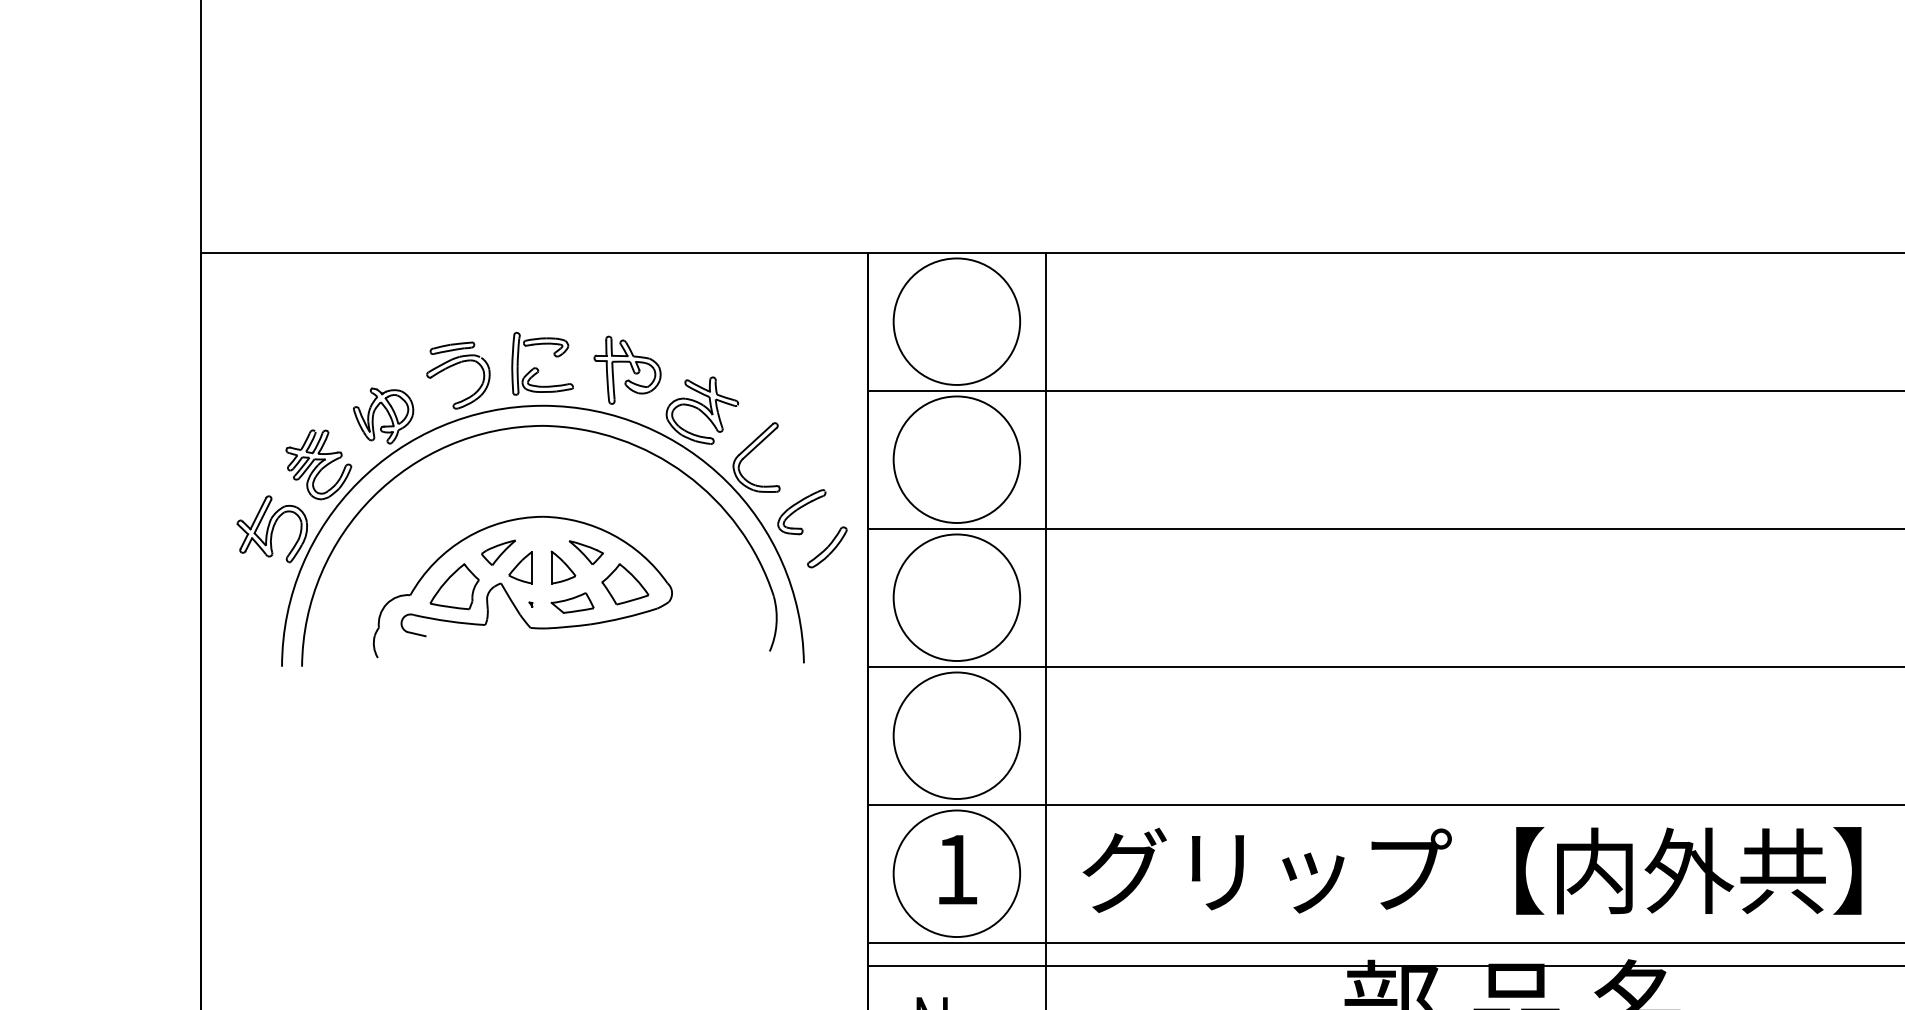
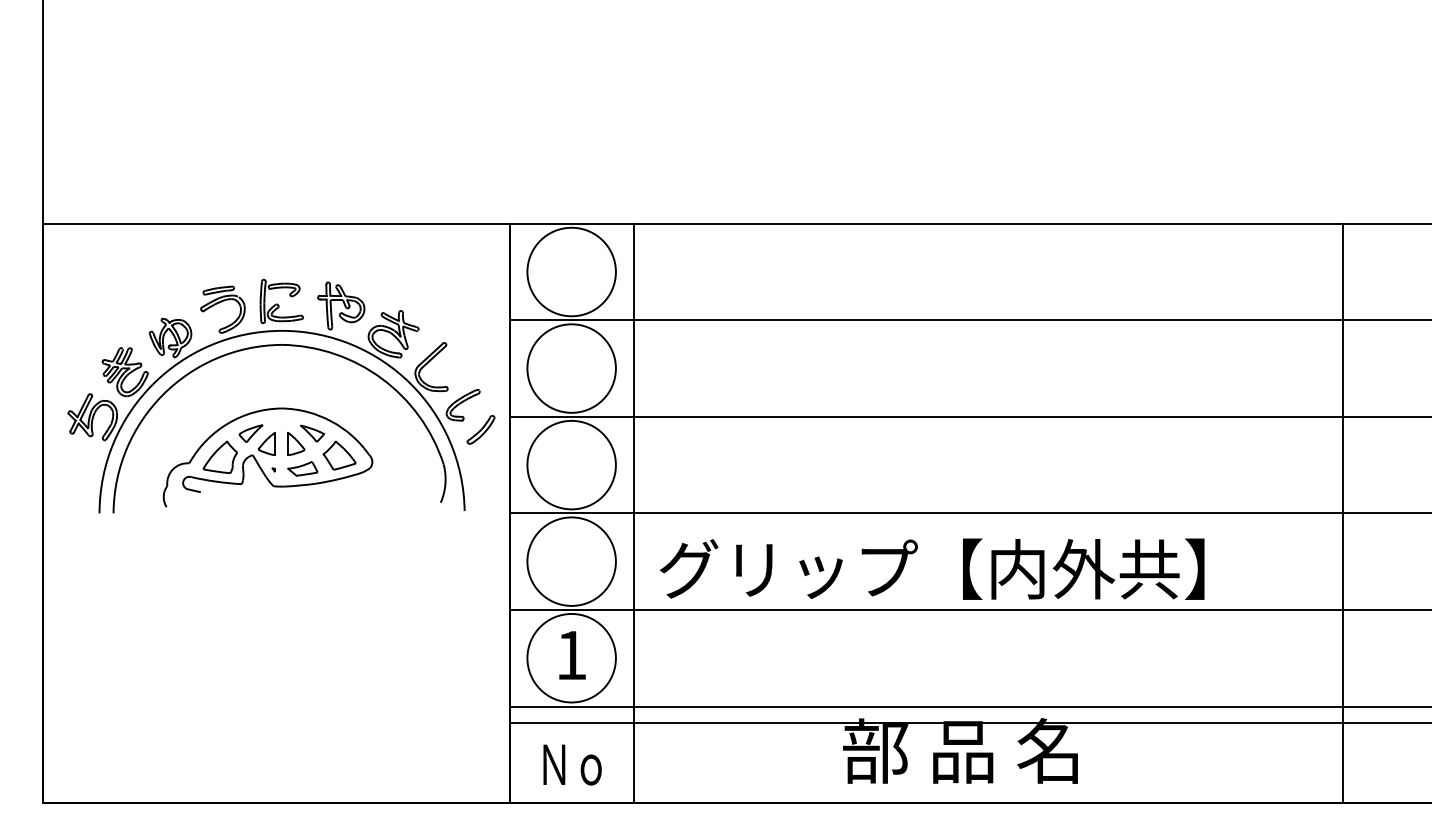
text: (1471, 869) -> (931, 568), moved

